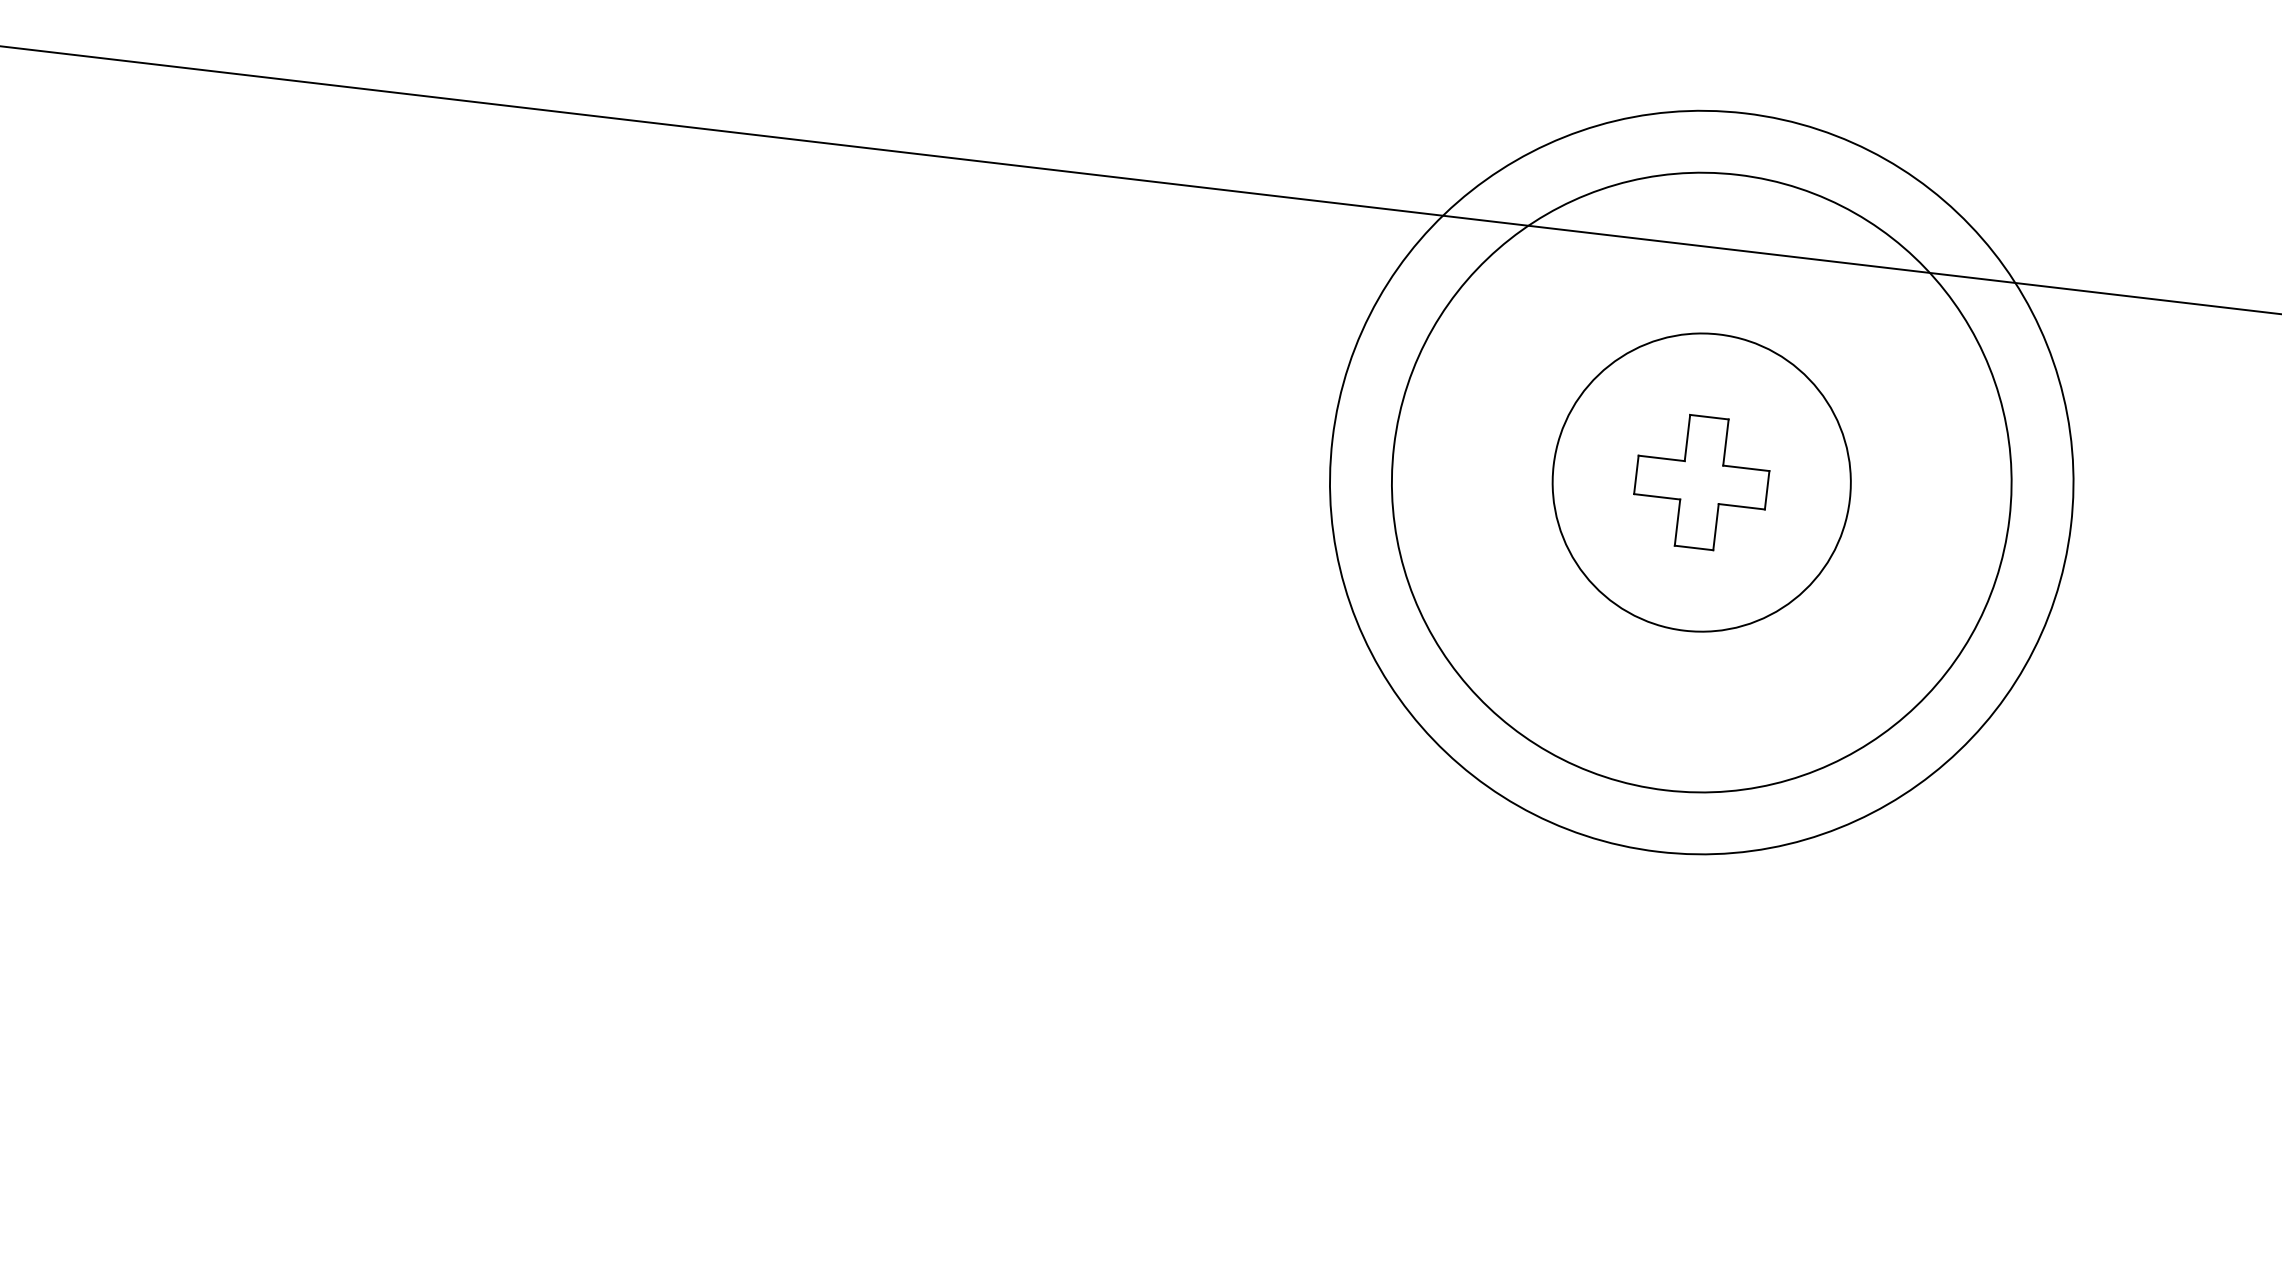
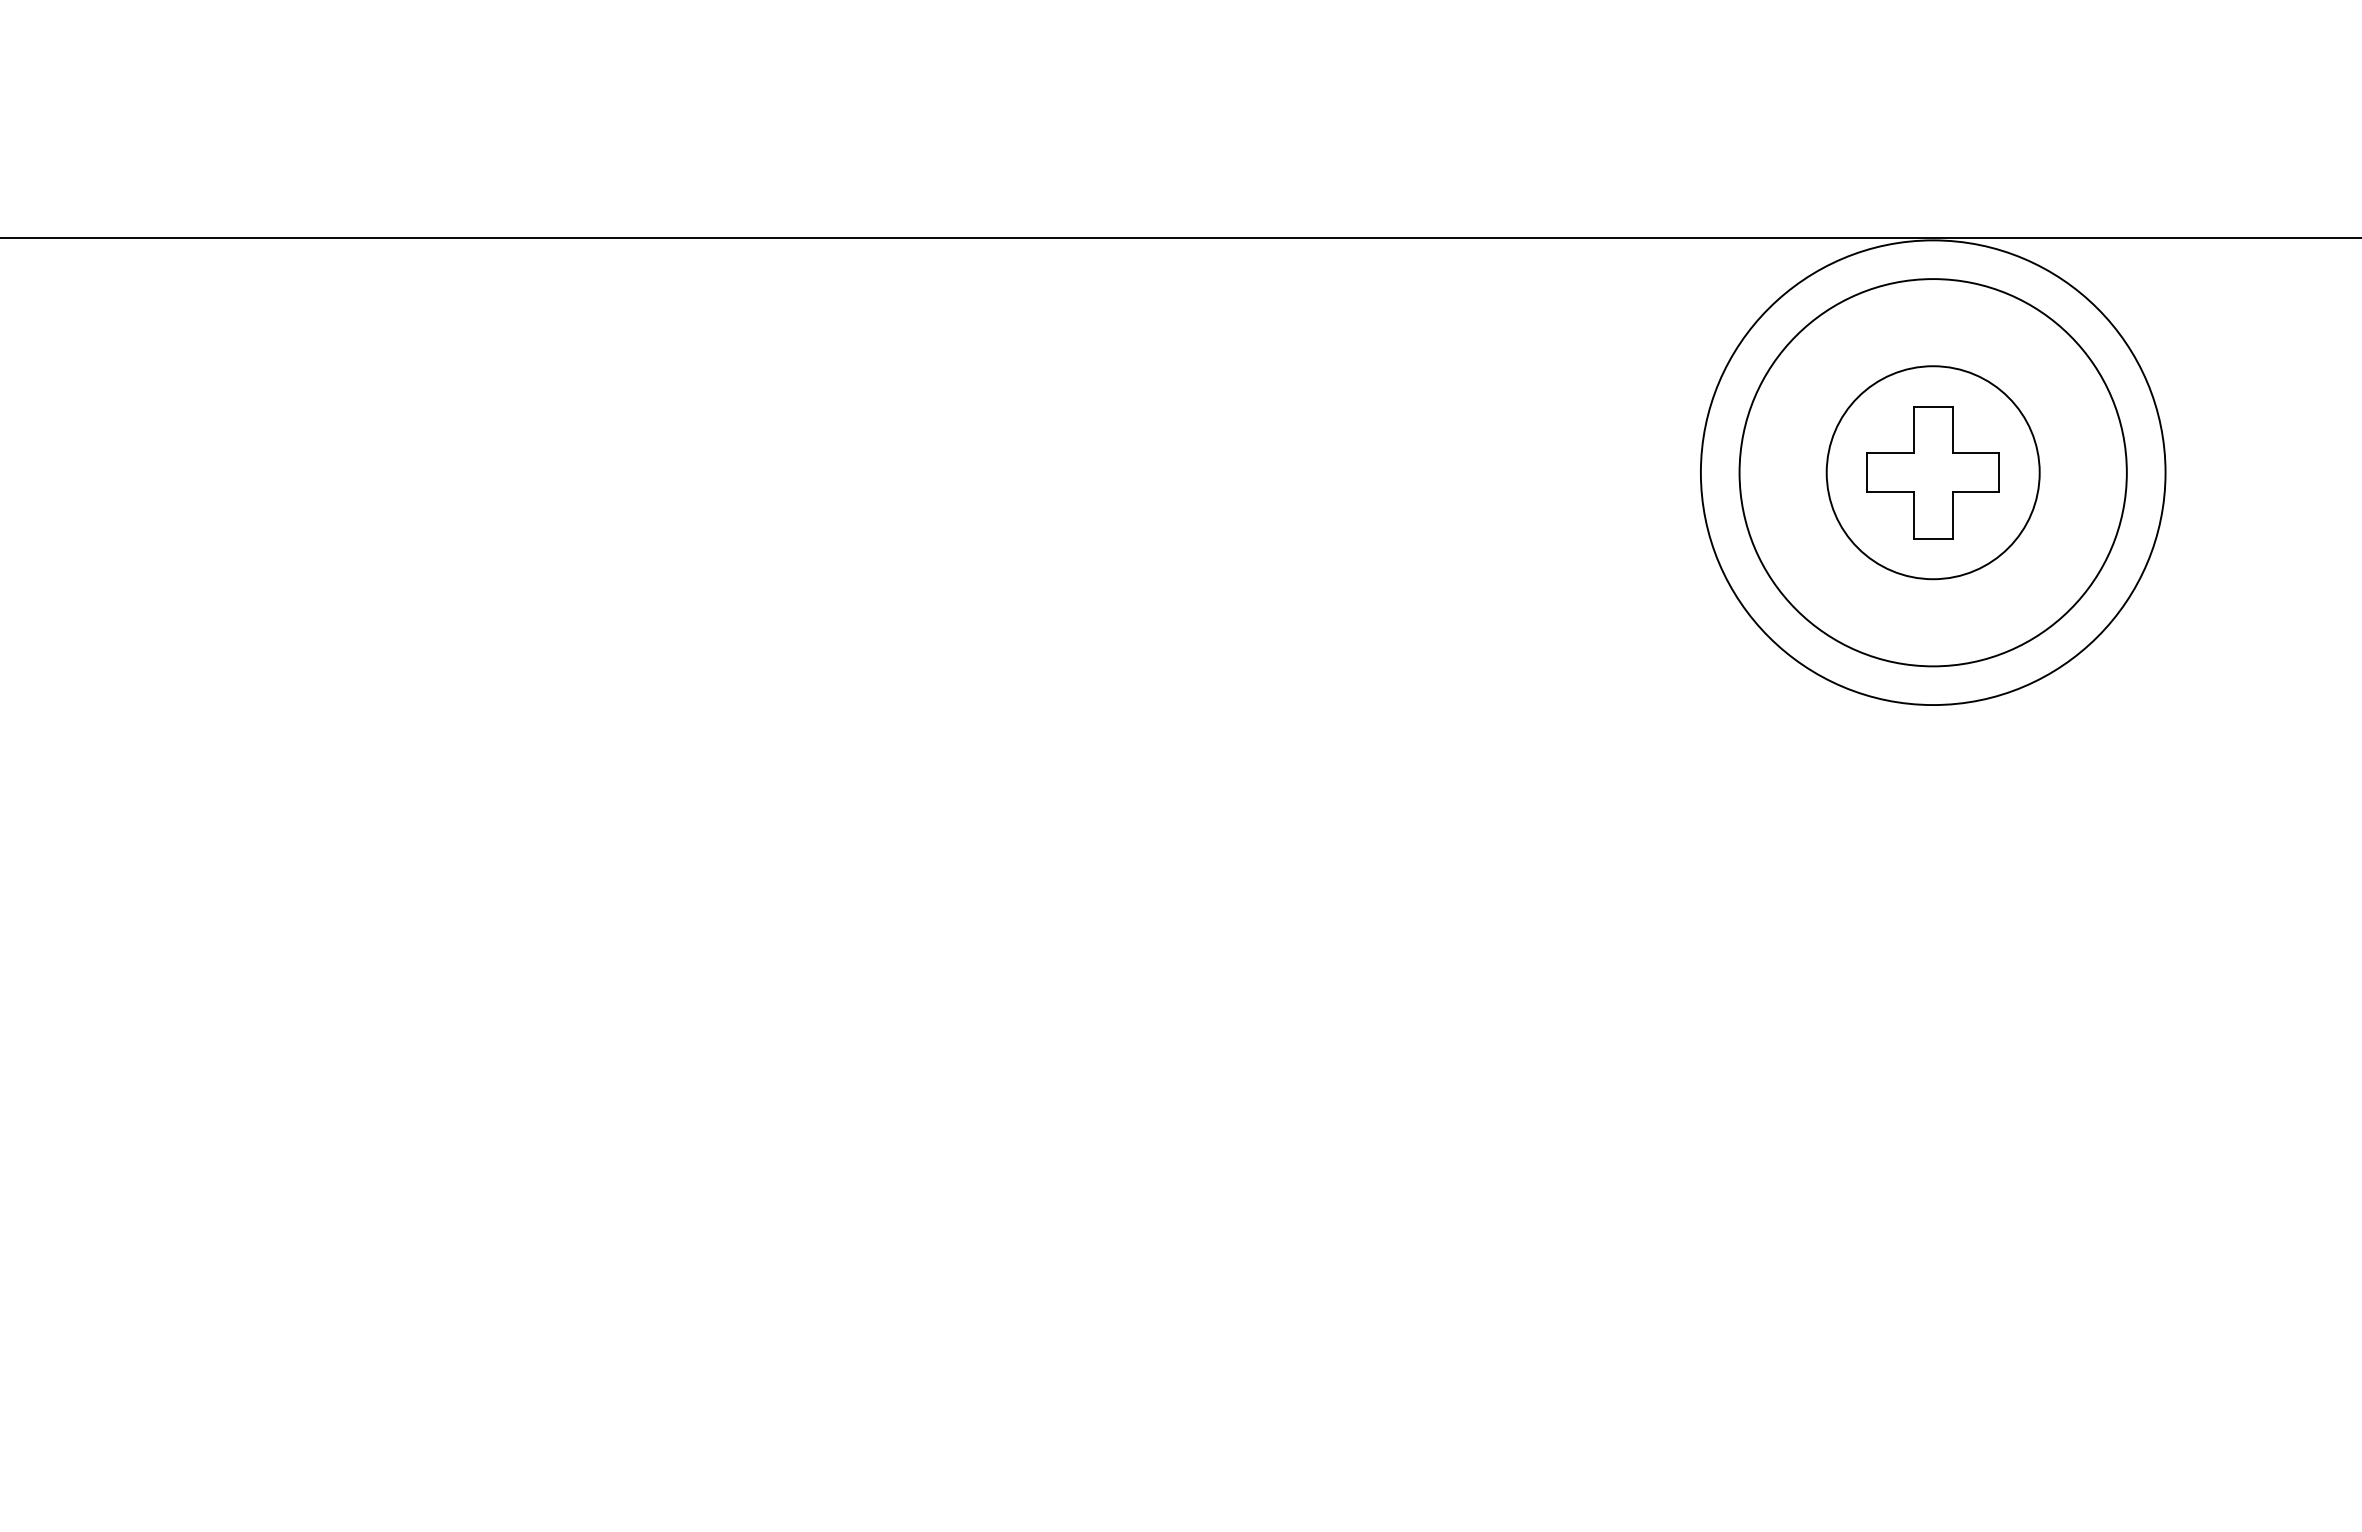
circle: (1701, 482) -> (1932, 472), size x0.62
circle: (1701, 482) -> (1932, 472), size x0.62
circle: (1701, 482) -> (1932, 472), size x0.71

